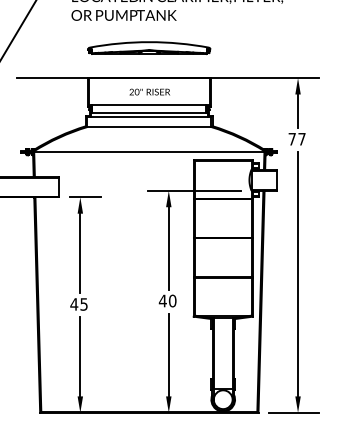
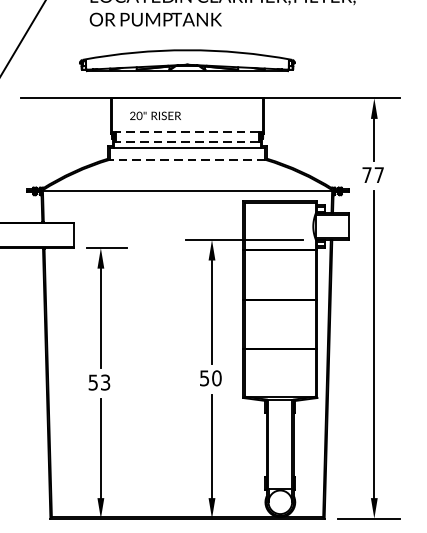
part: (149, 47) -> (187, 59), size x1.4
text: (149, 91) -> (155, 115), moved
line: (148, 105) -> (186, 132), solid -> dashed
line: (148, 112) -> (186, 141), solid -> dashed
line: (148, 127) -> (186, 160), solid -> dashed
text: (162, 300) -> (204, 377), 40 -> 50
text: (78, 304) -> (98, 382), 45 -> 53

